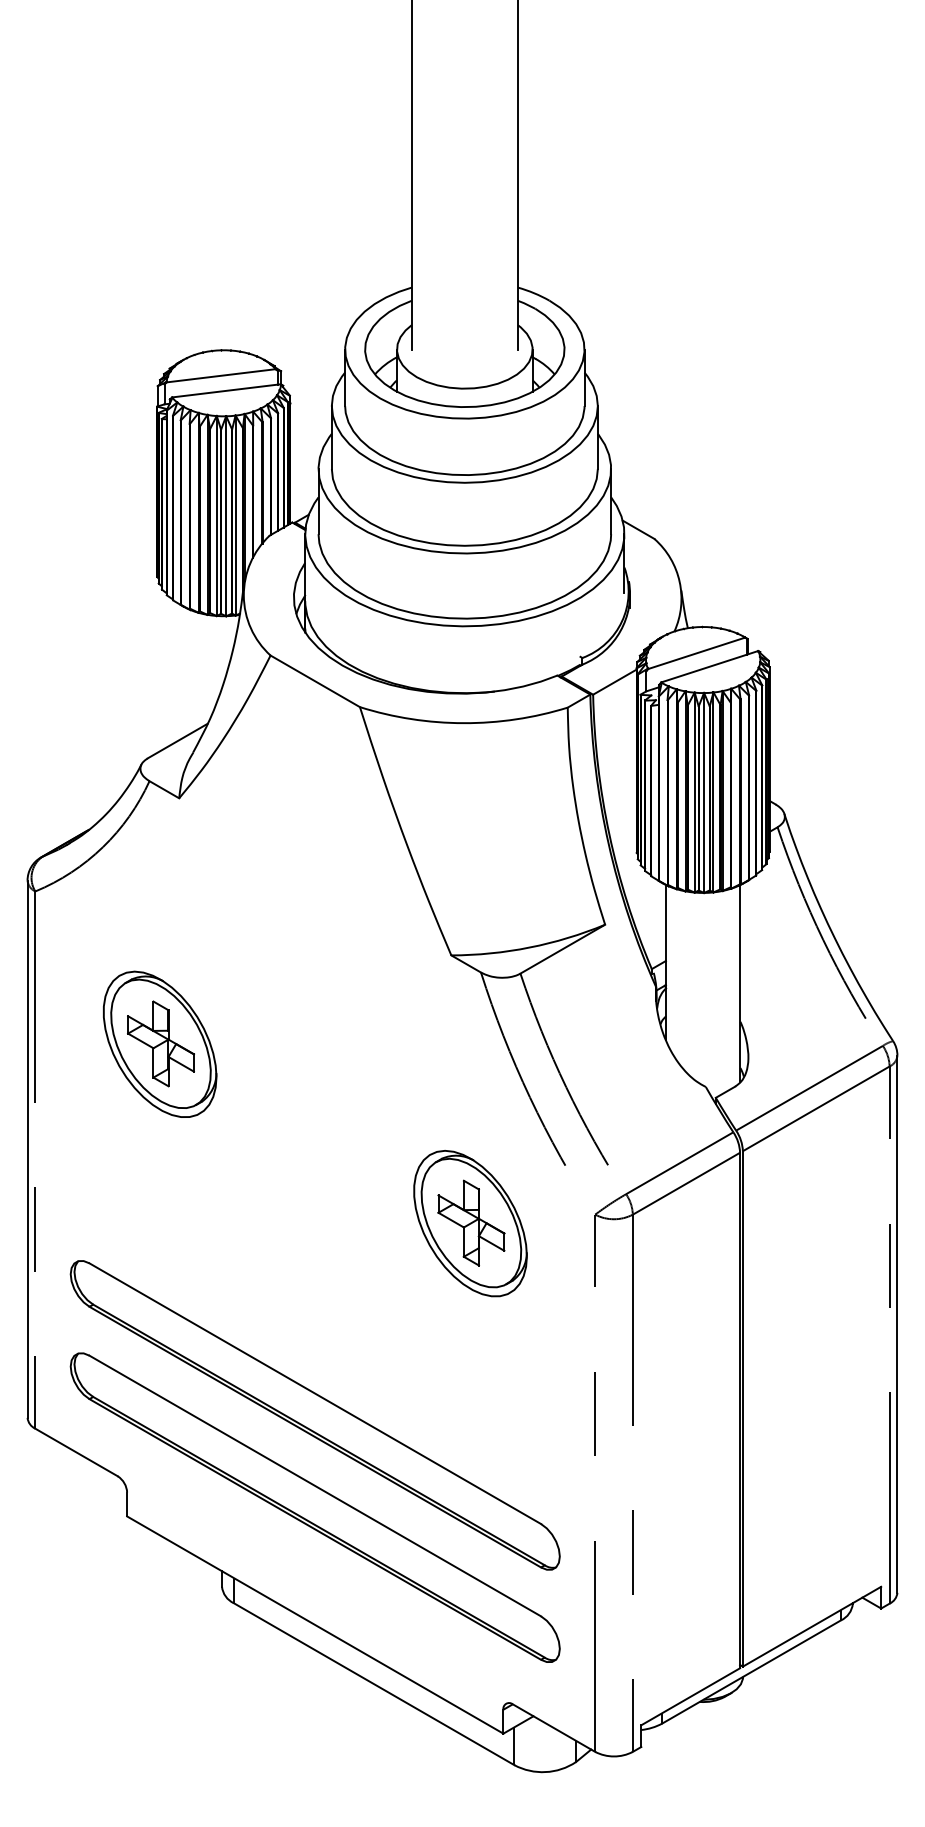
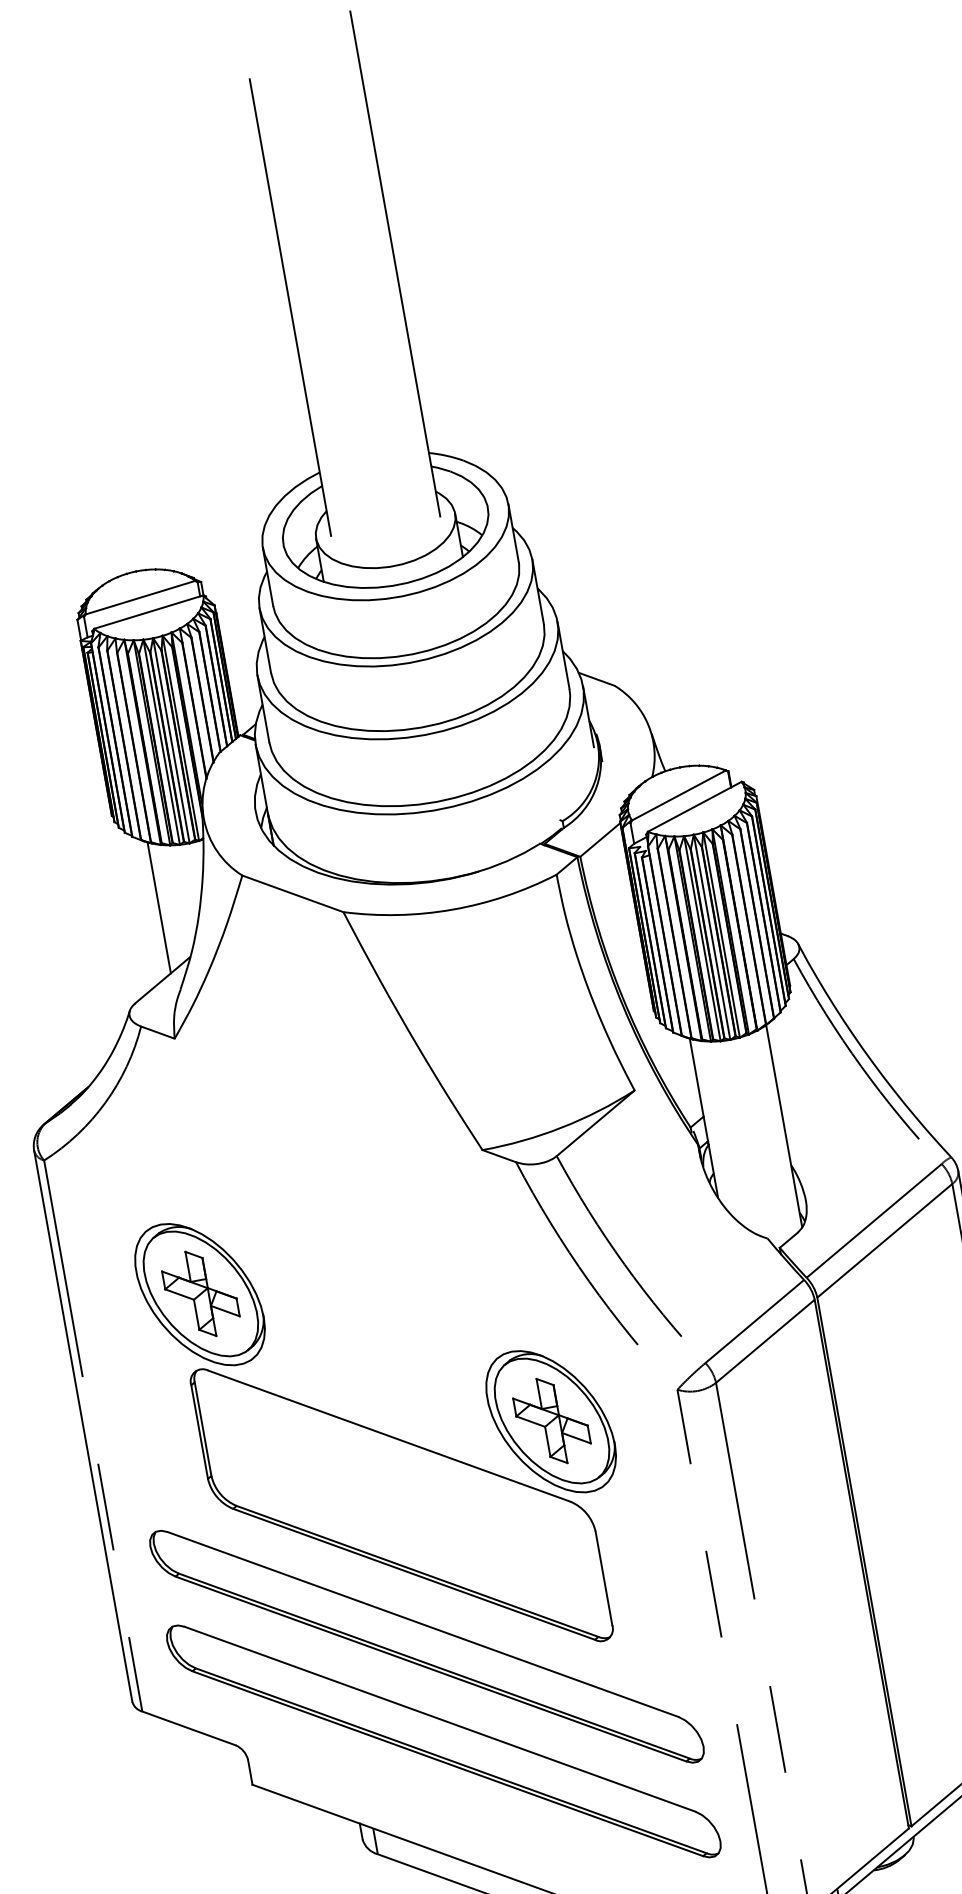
line: (186, 671) -> (159, 907), added
part: (314, 1277) -> (401, 1505), added

